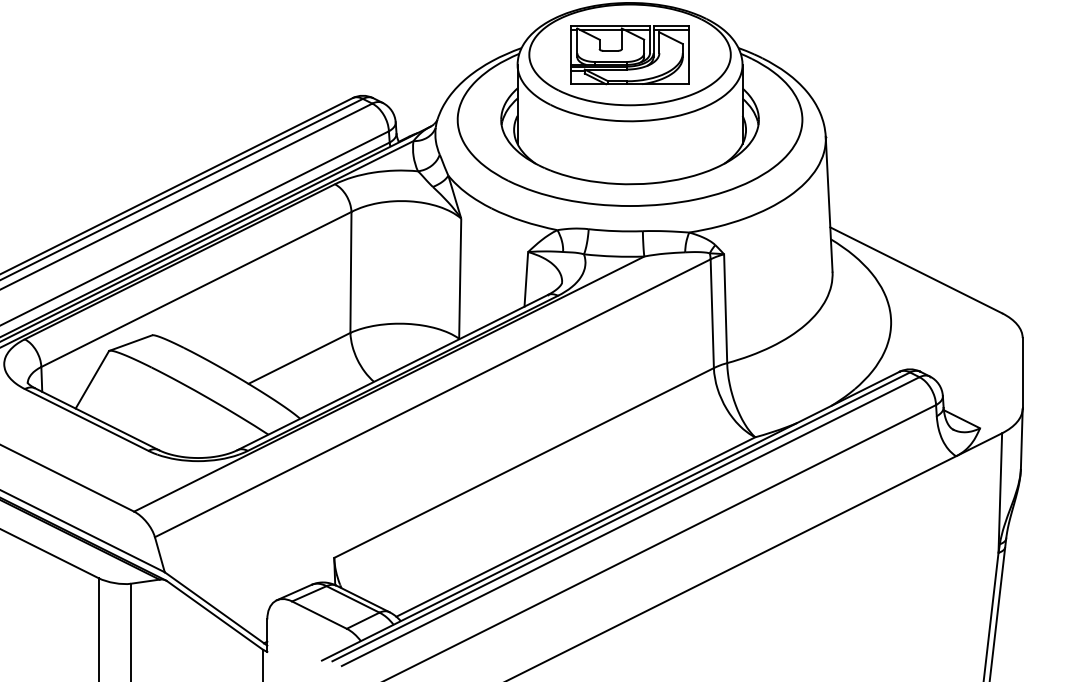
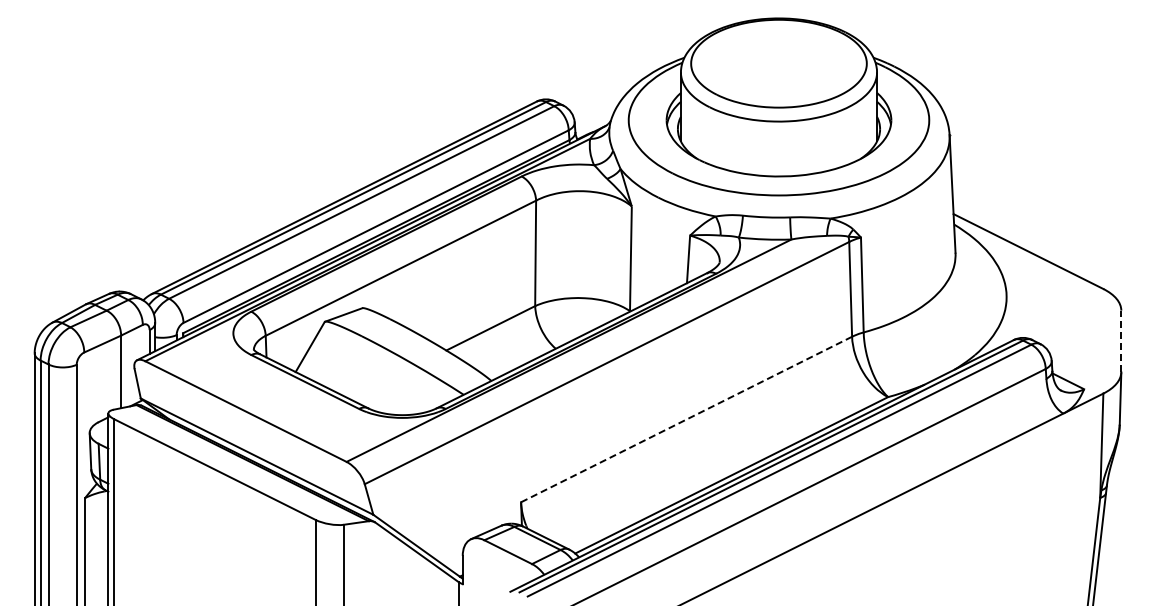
part: (629, 54) -> (778, 63), removed
line: (1022, 373) -> (1121, 341), solid -> dashed
line: (523, 462) -> (686, 419), solid -> dashed

